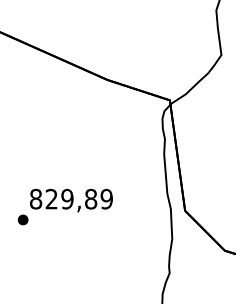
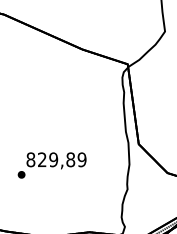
text: (64, 207) -> (51, 165), moved

